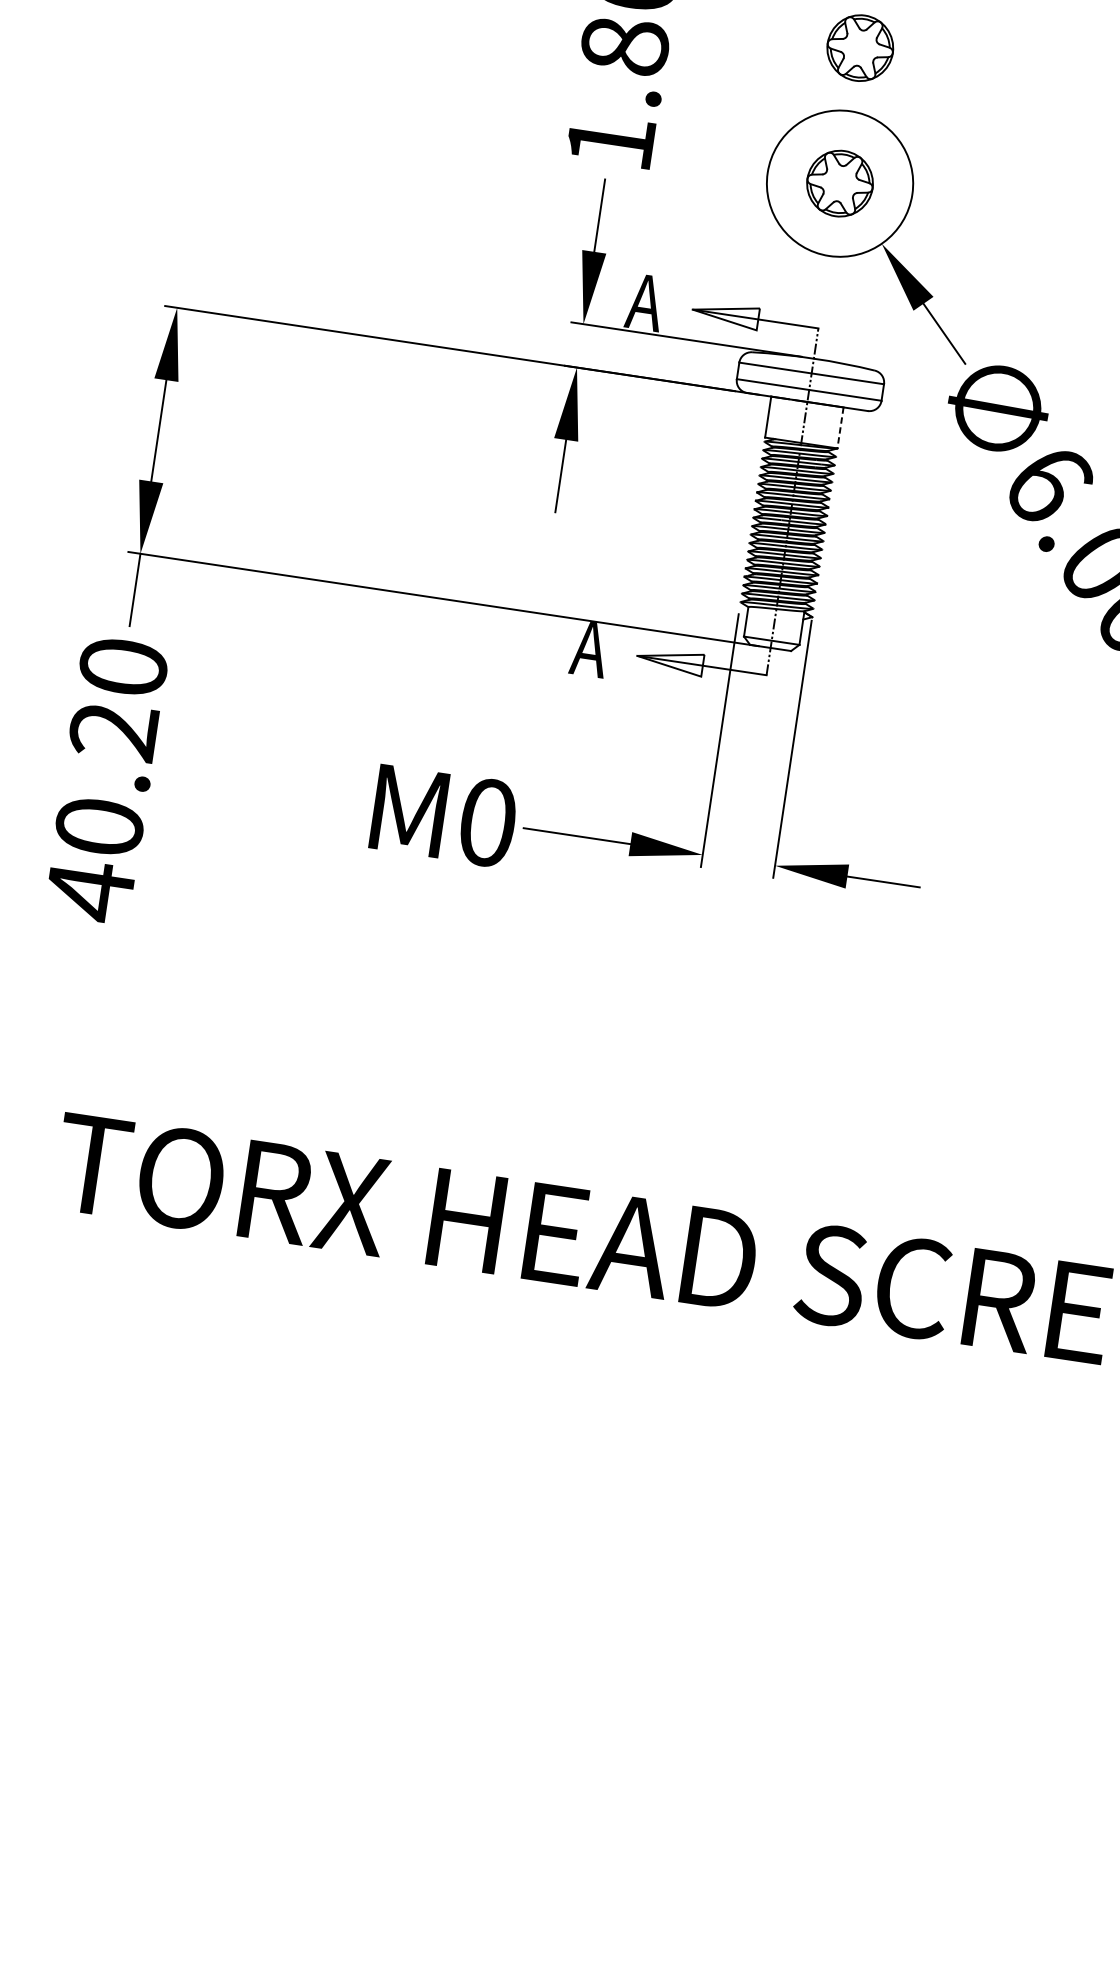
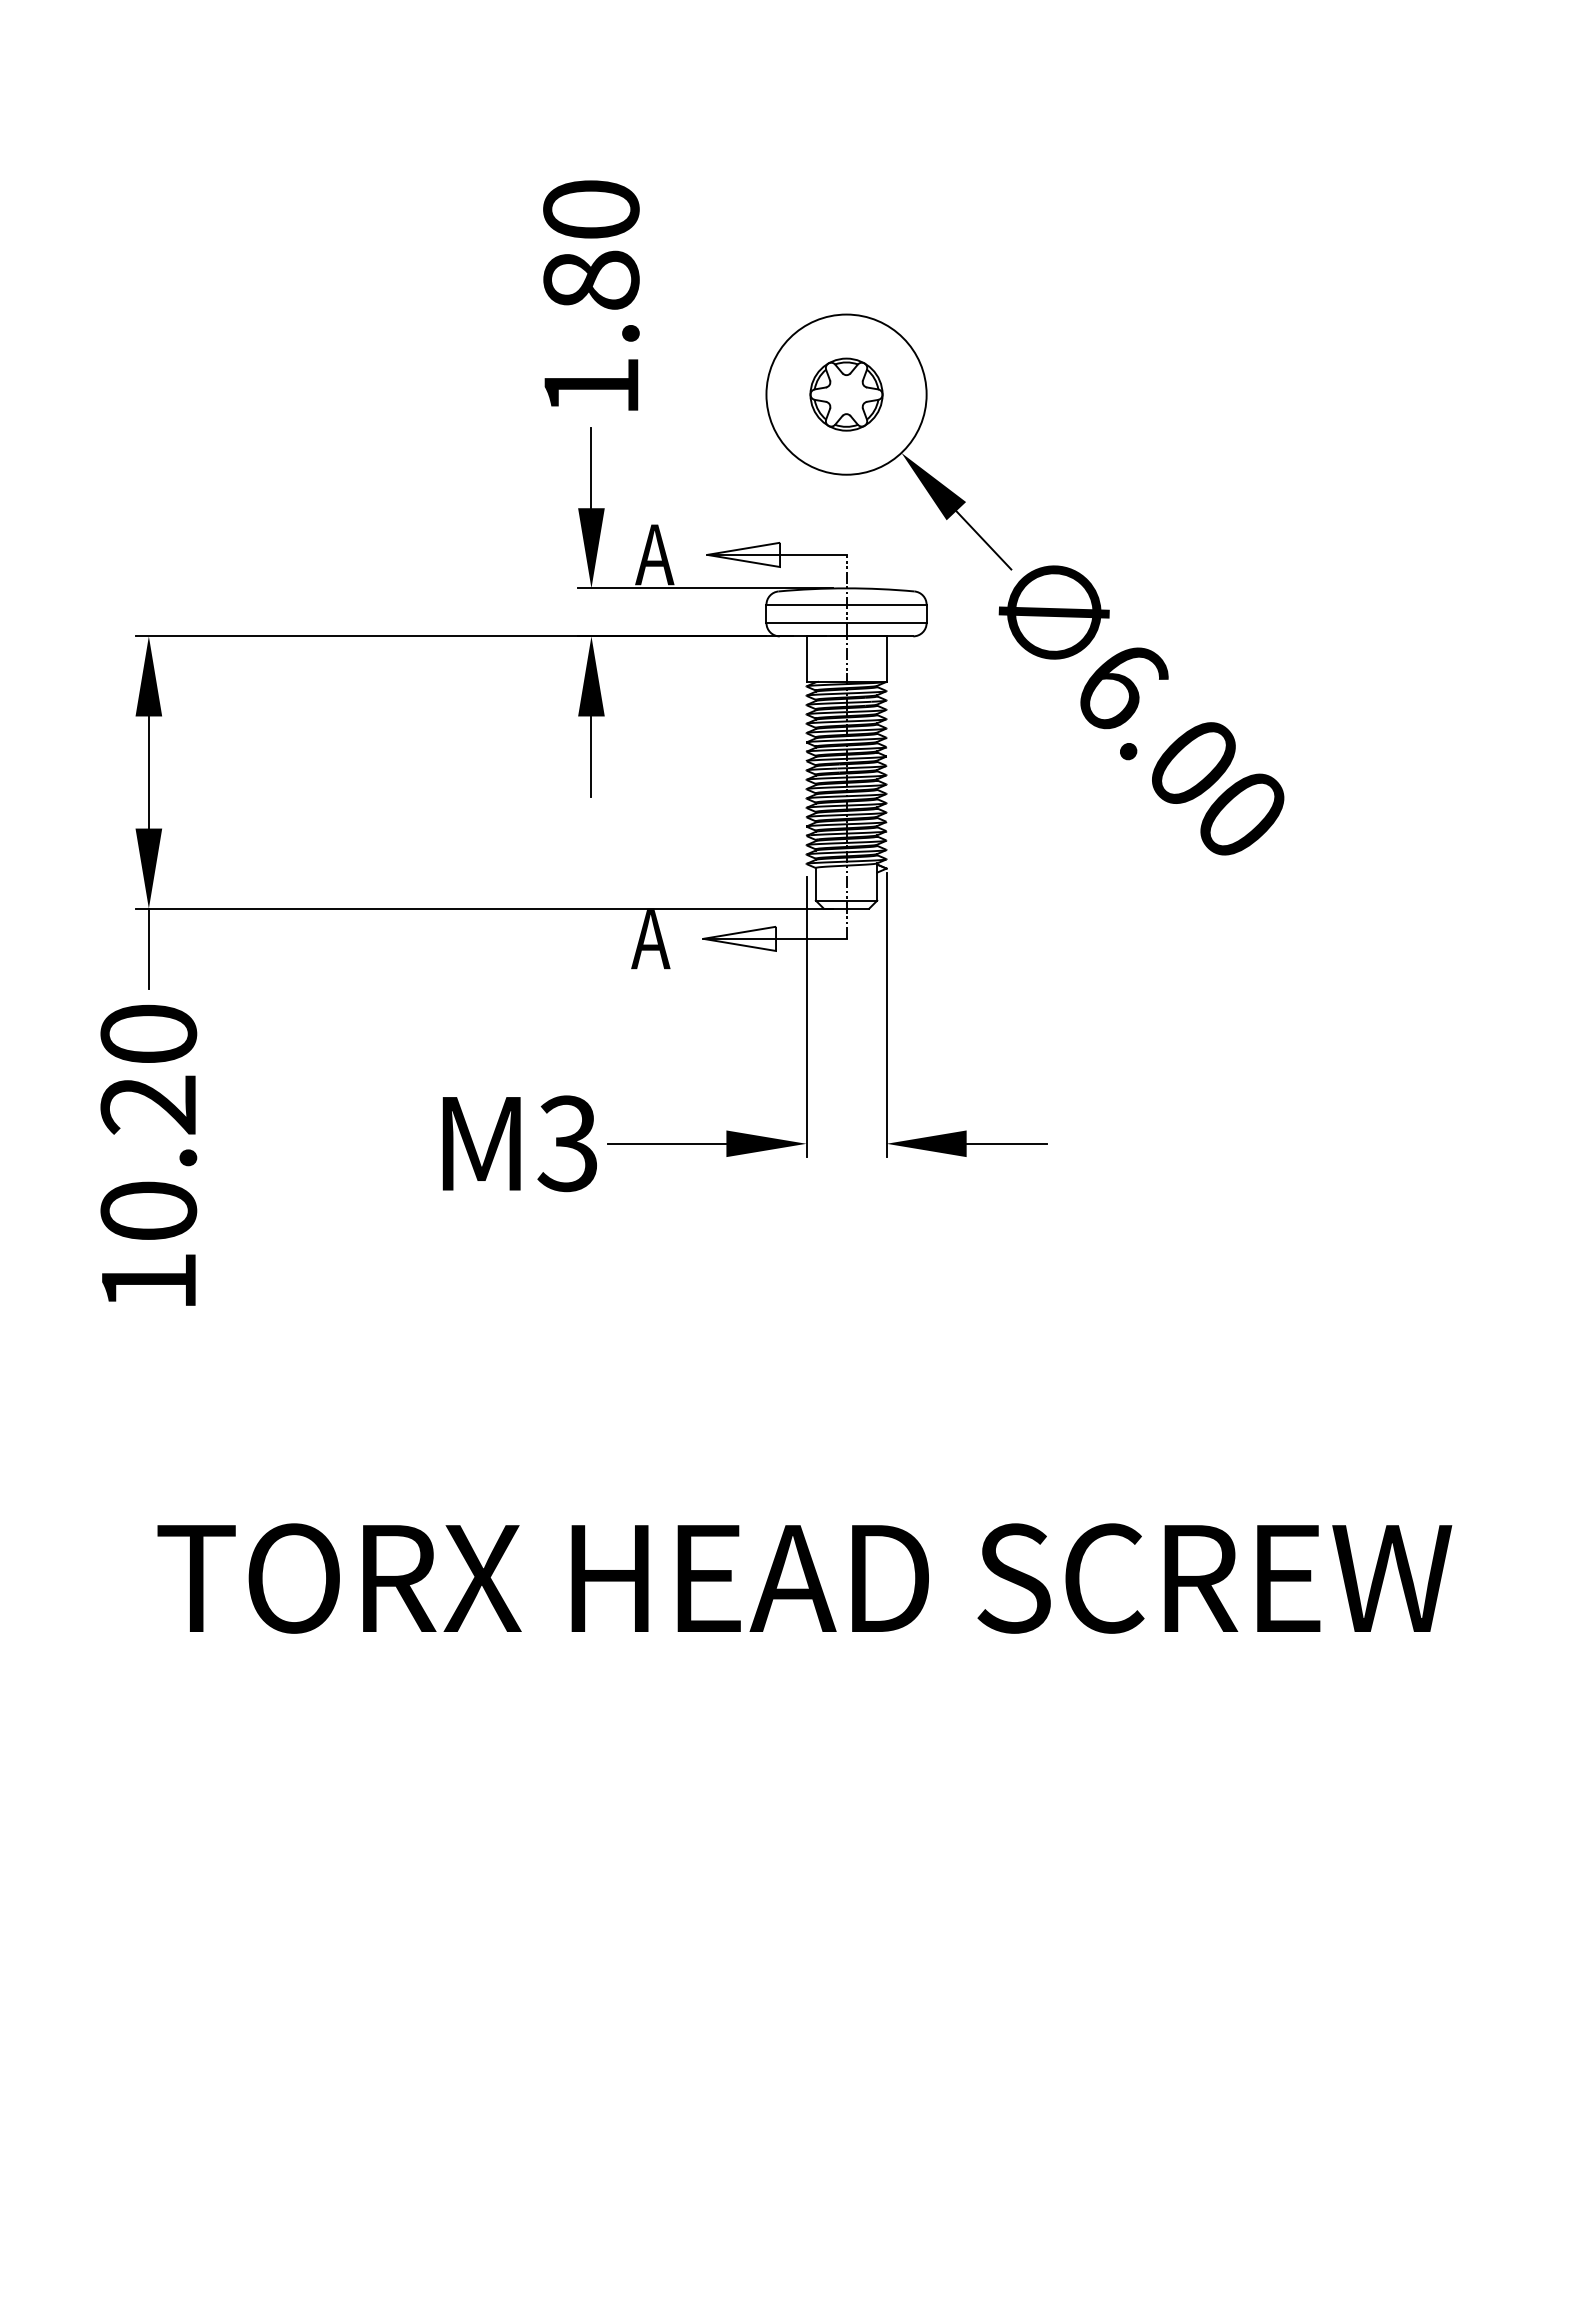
part: (860, 48) -> (846, 244), removed
line: (840, 428) -> (886, 659), dashed -> solid
text: (486, 822) -> (567, 1143), M0 -> M3
text: (89, 891) -> (148, 1282), 40.20 -> 10.20

